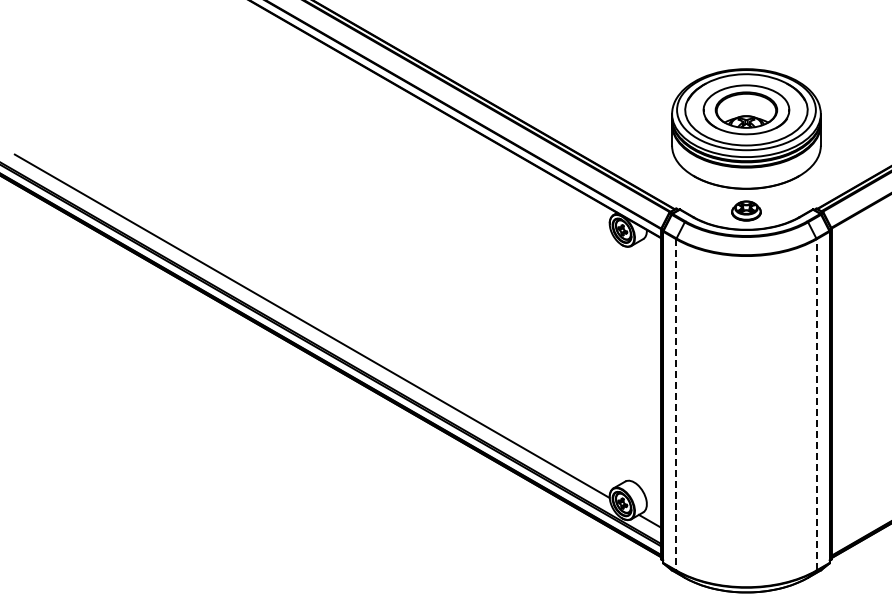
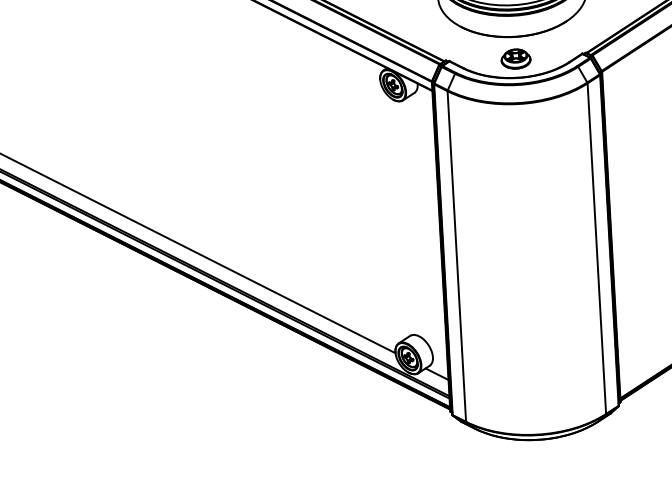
line: (676, 404) -> (456, 256), dashed -> solid
line: (816, 404) -> (596, 248), dashed -> solid

